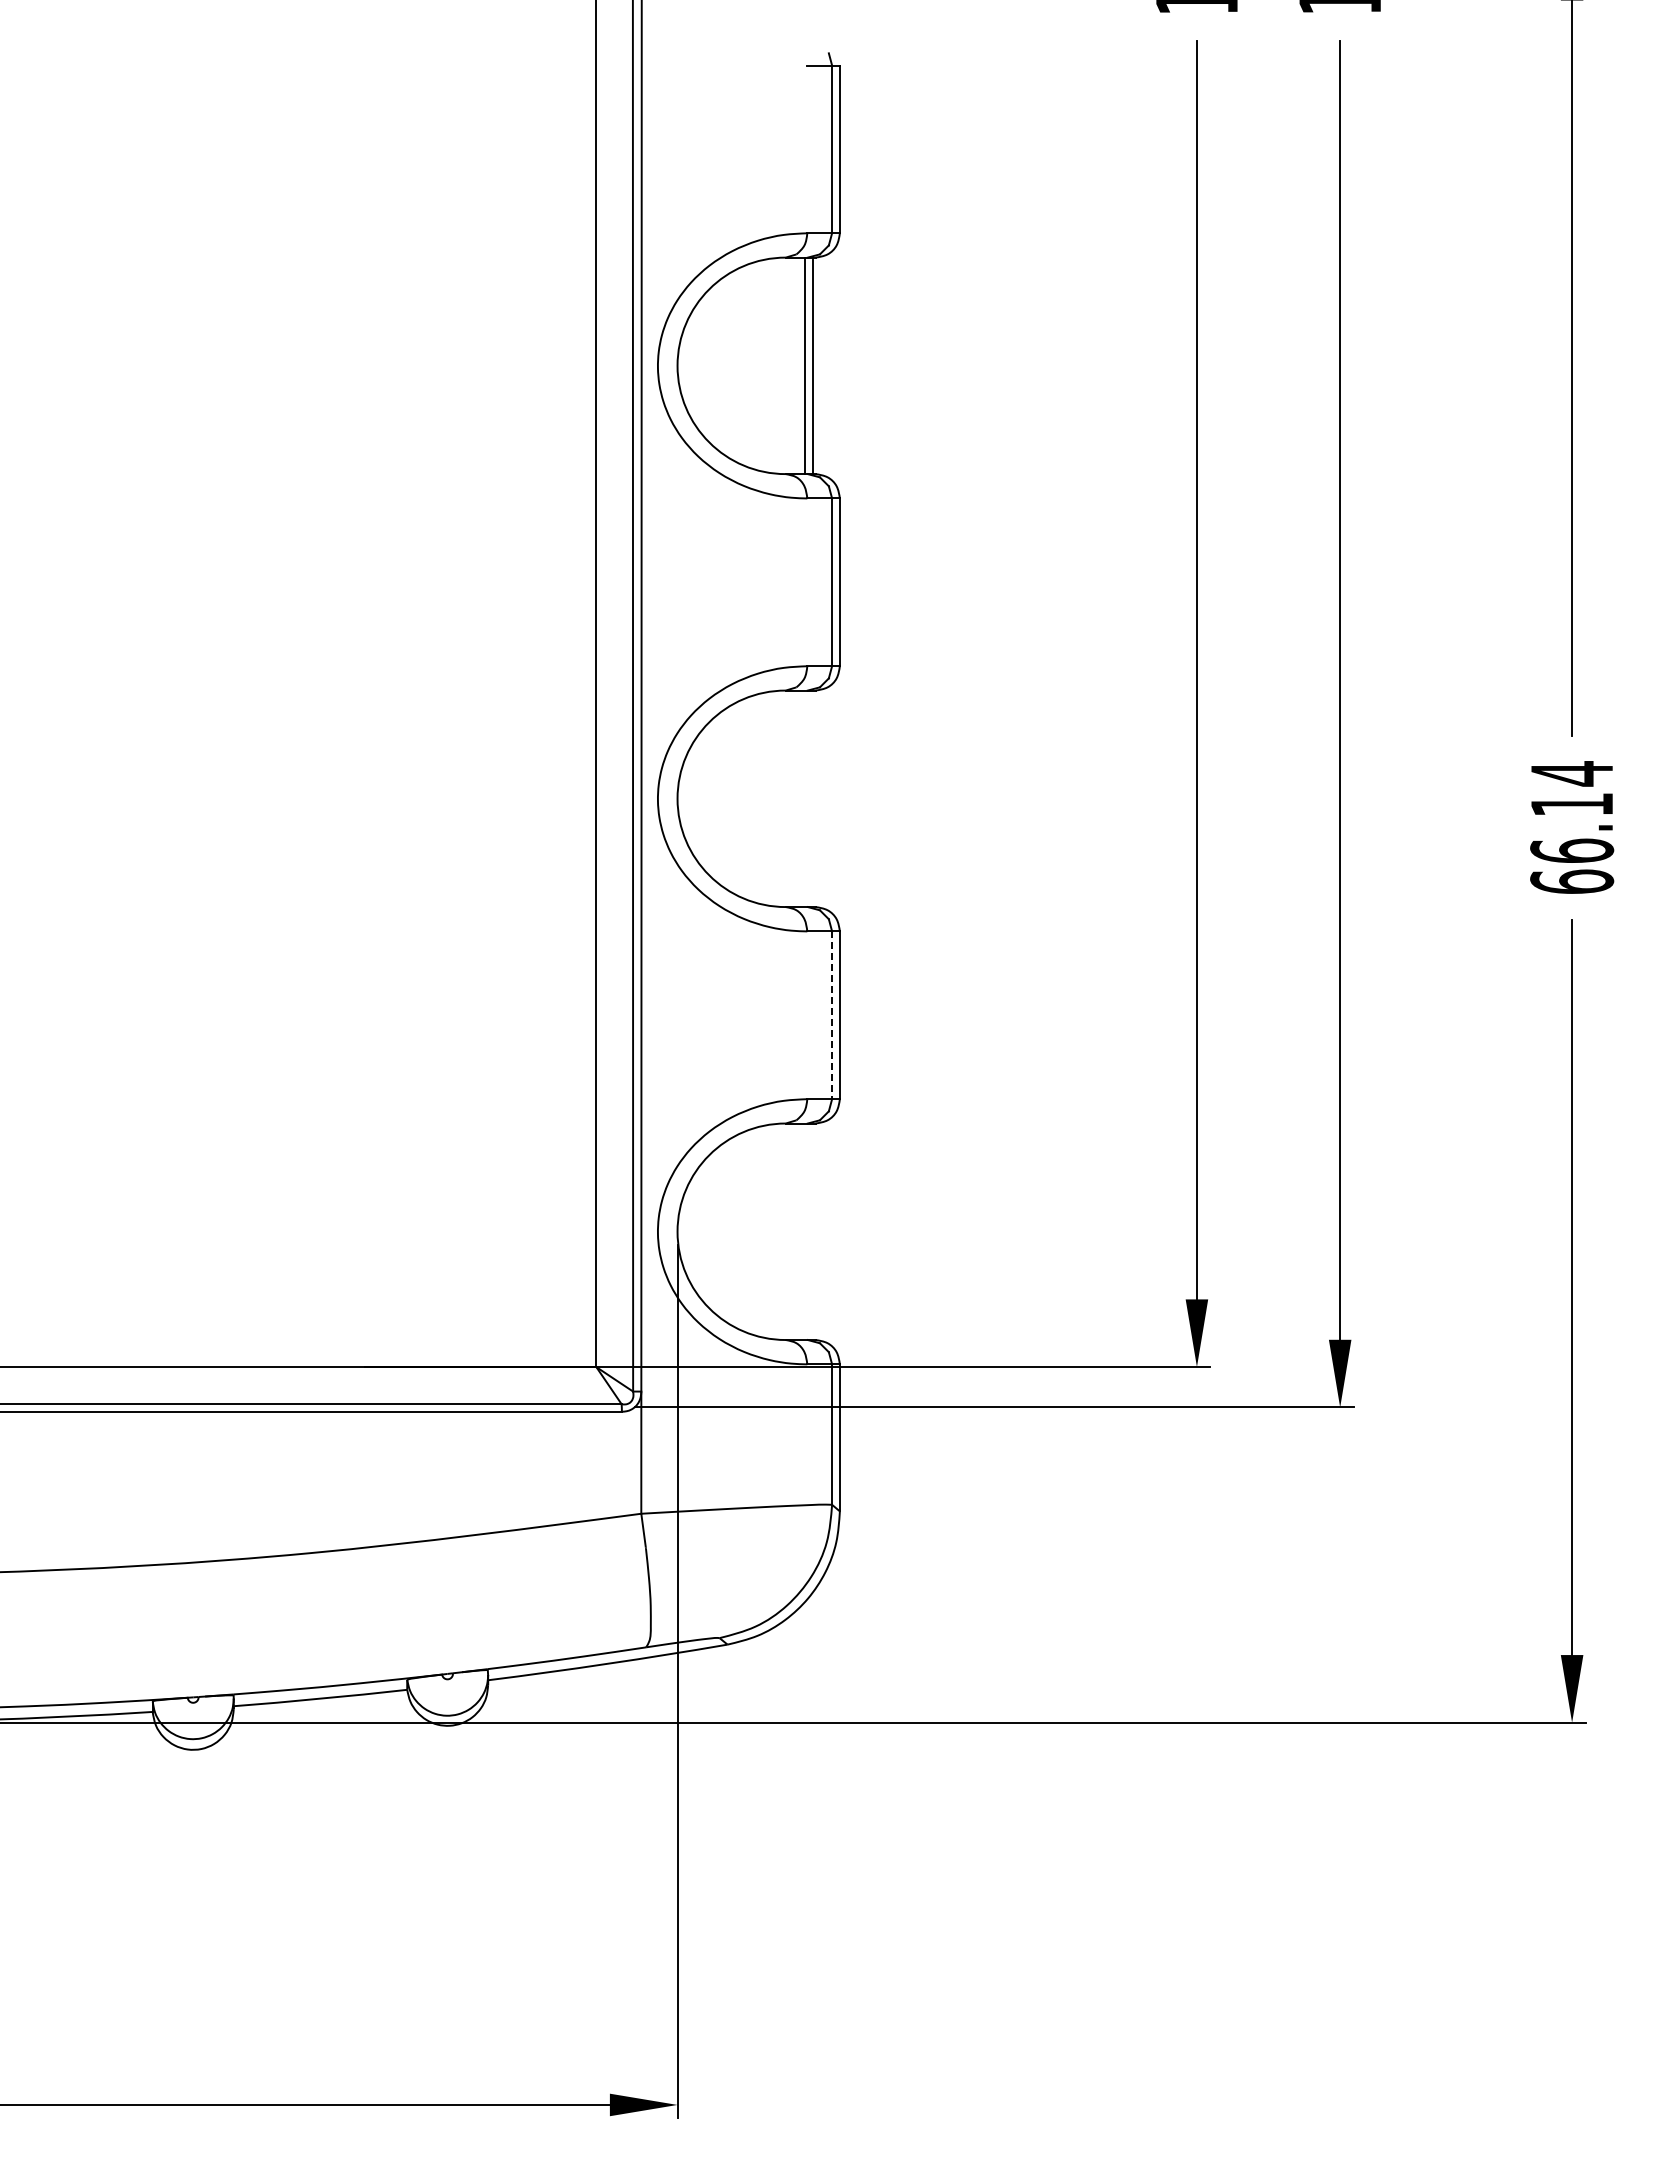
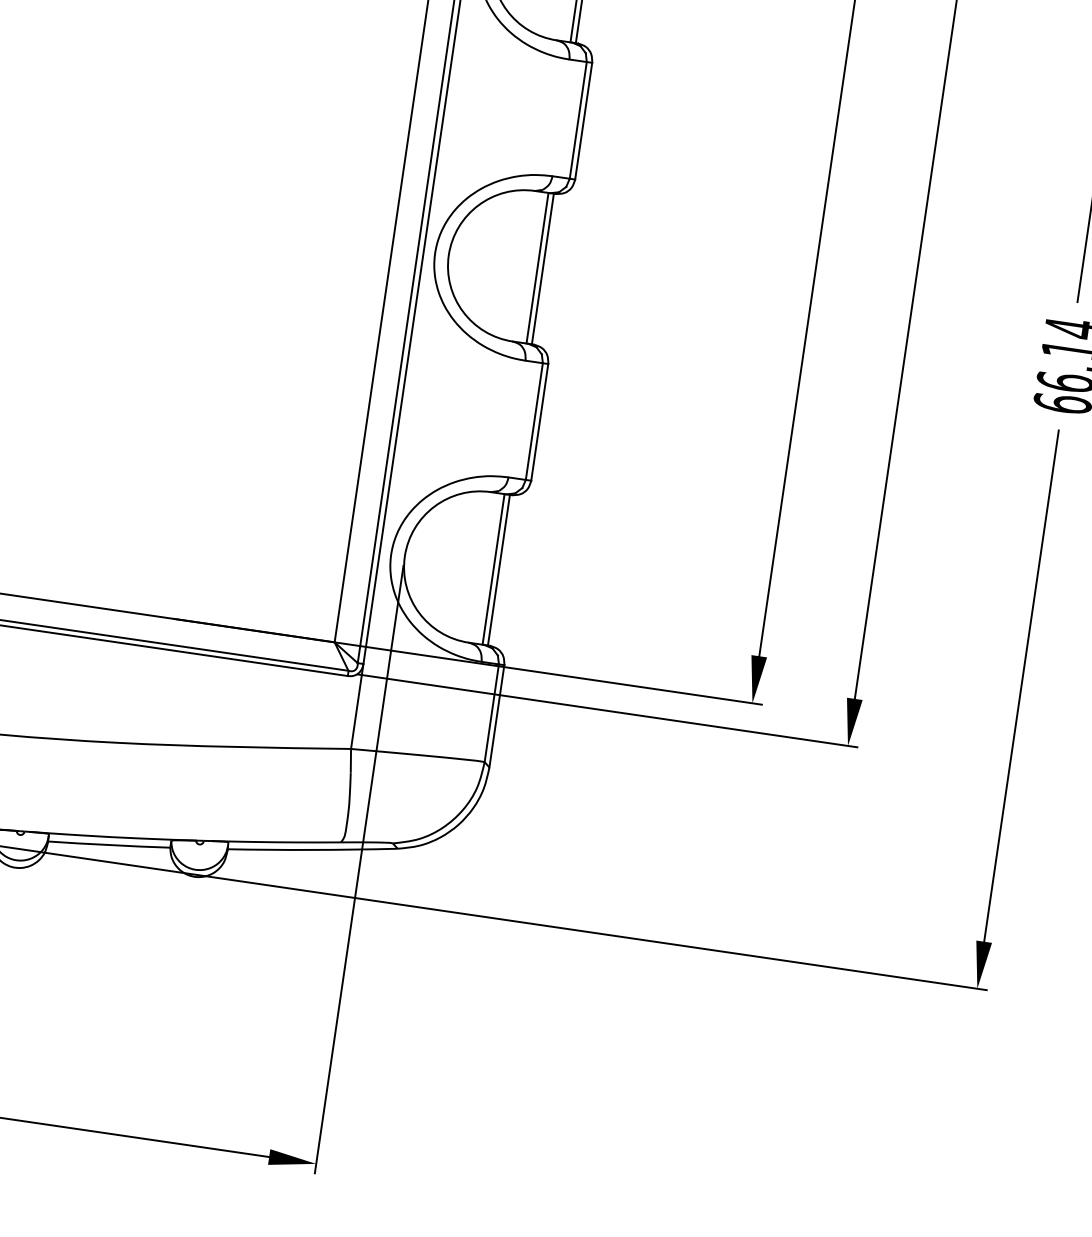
line: (805, 798) -> (537, 268), added
line: (812, 798) -> (542, 268), added
line: (832, 1015) -> (534, 421), dashed -> solid
line: (805, 1231) -> (493, 569), added
line: (812, 1231) -> (498, 569), added

